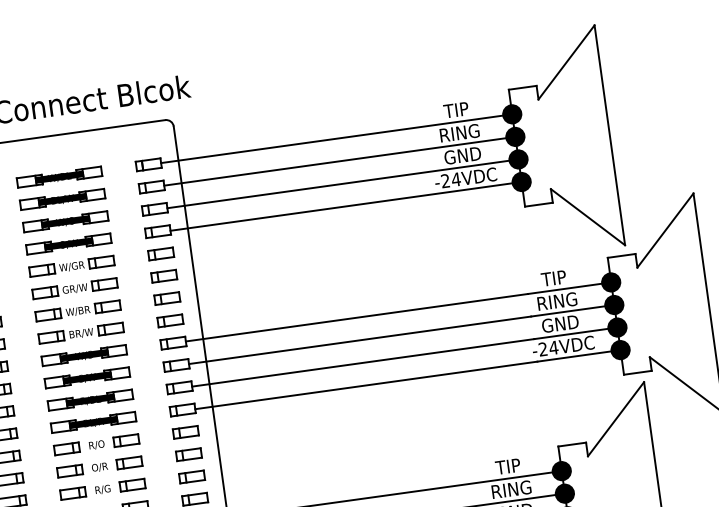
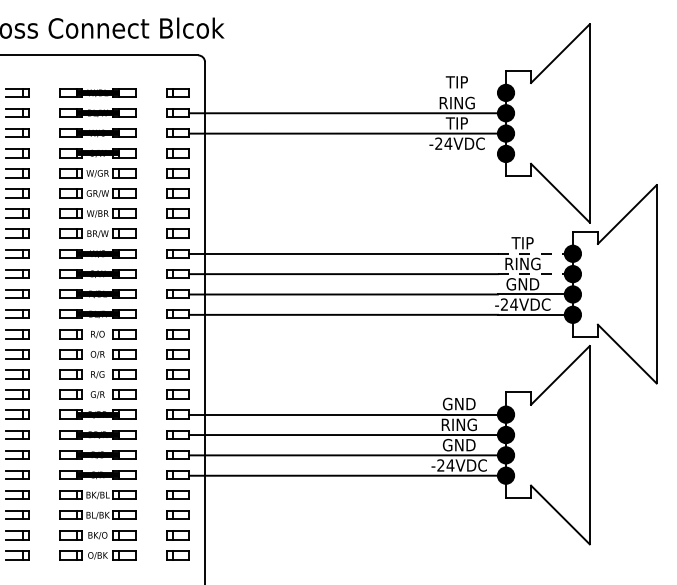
line: (331, 138) -> (343, 92), removed
text: (462, 155) -> (456, 123), GND -> TIP
line: (341, 206) -> (343, 153), removed
line: (569, 287) -> (535, 253), solid -> dashed
line: (572, 311) -> (535, 274), solid -> dashed
text: (507, 466) -> (458, 403), TIP -> GND

